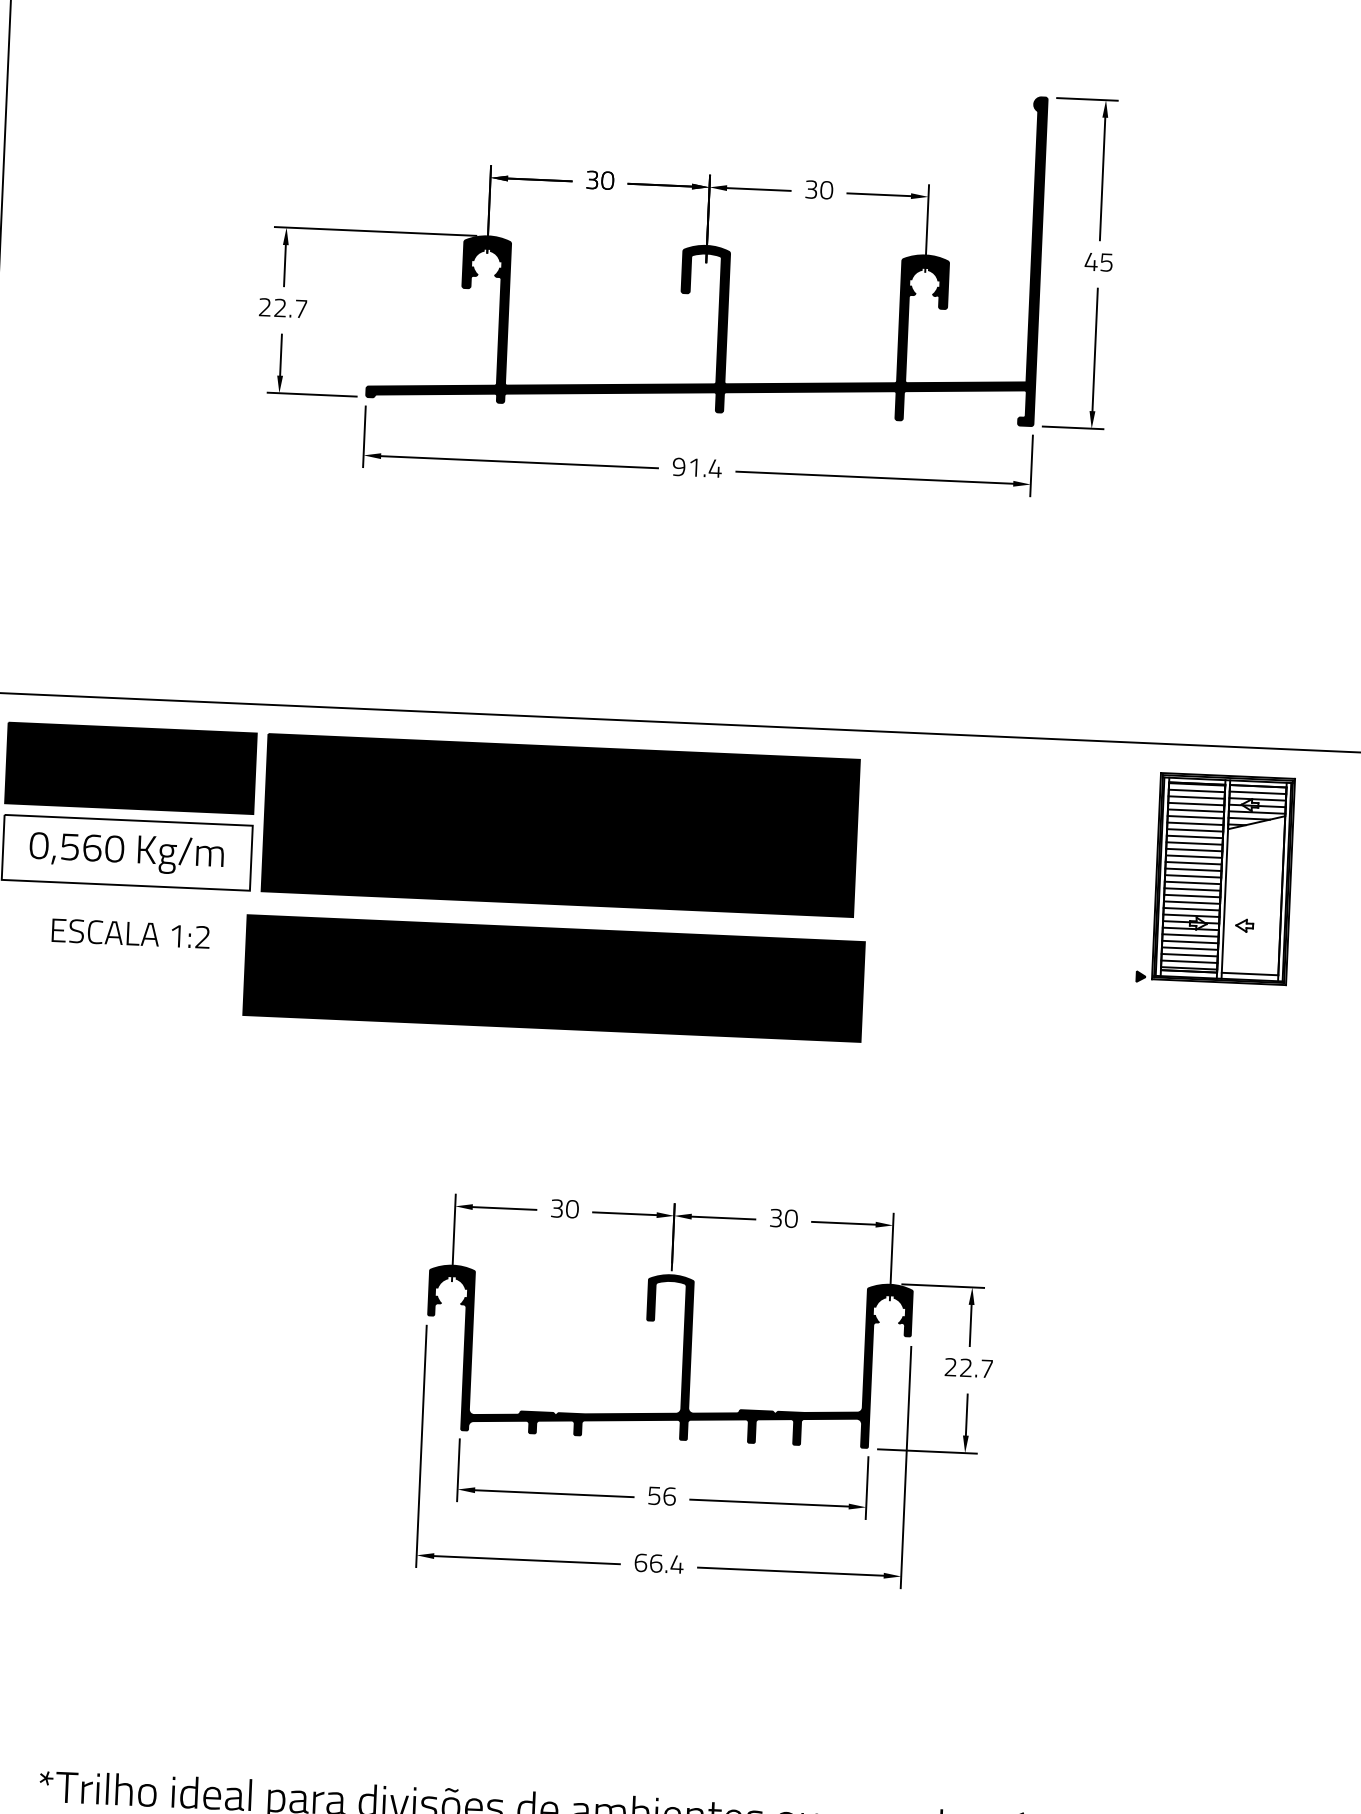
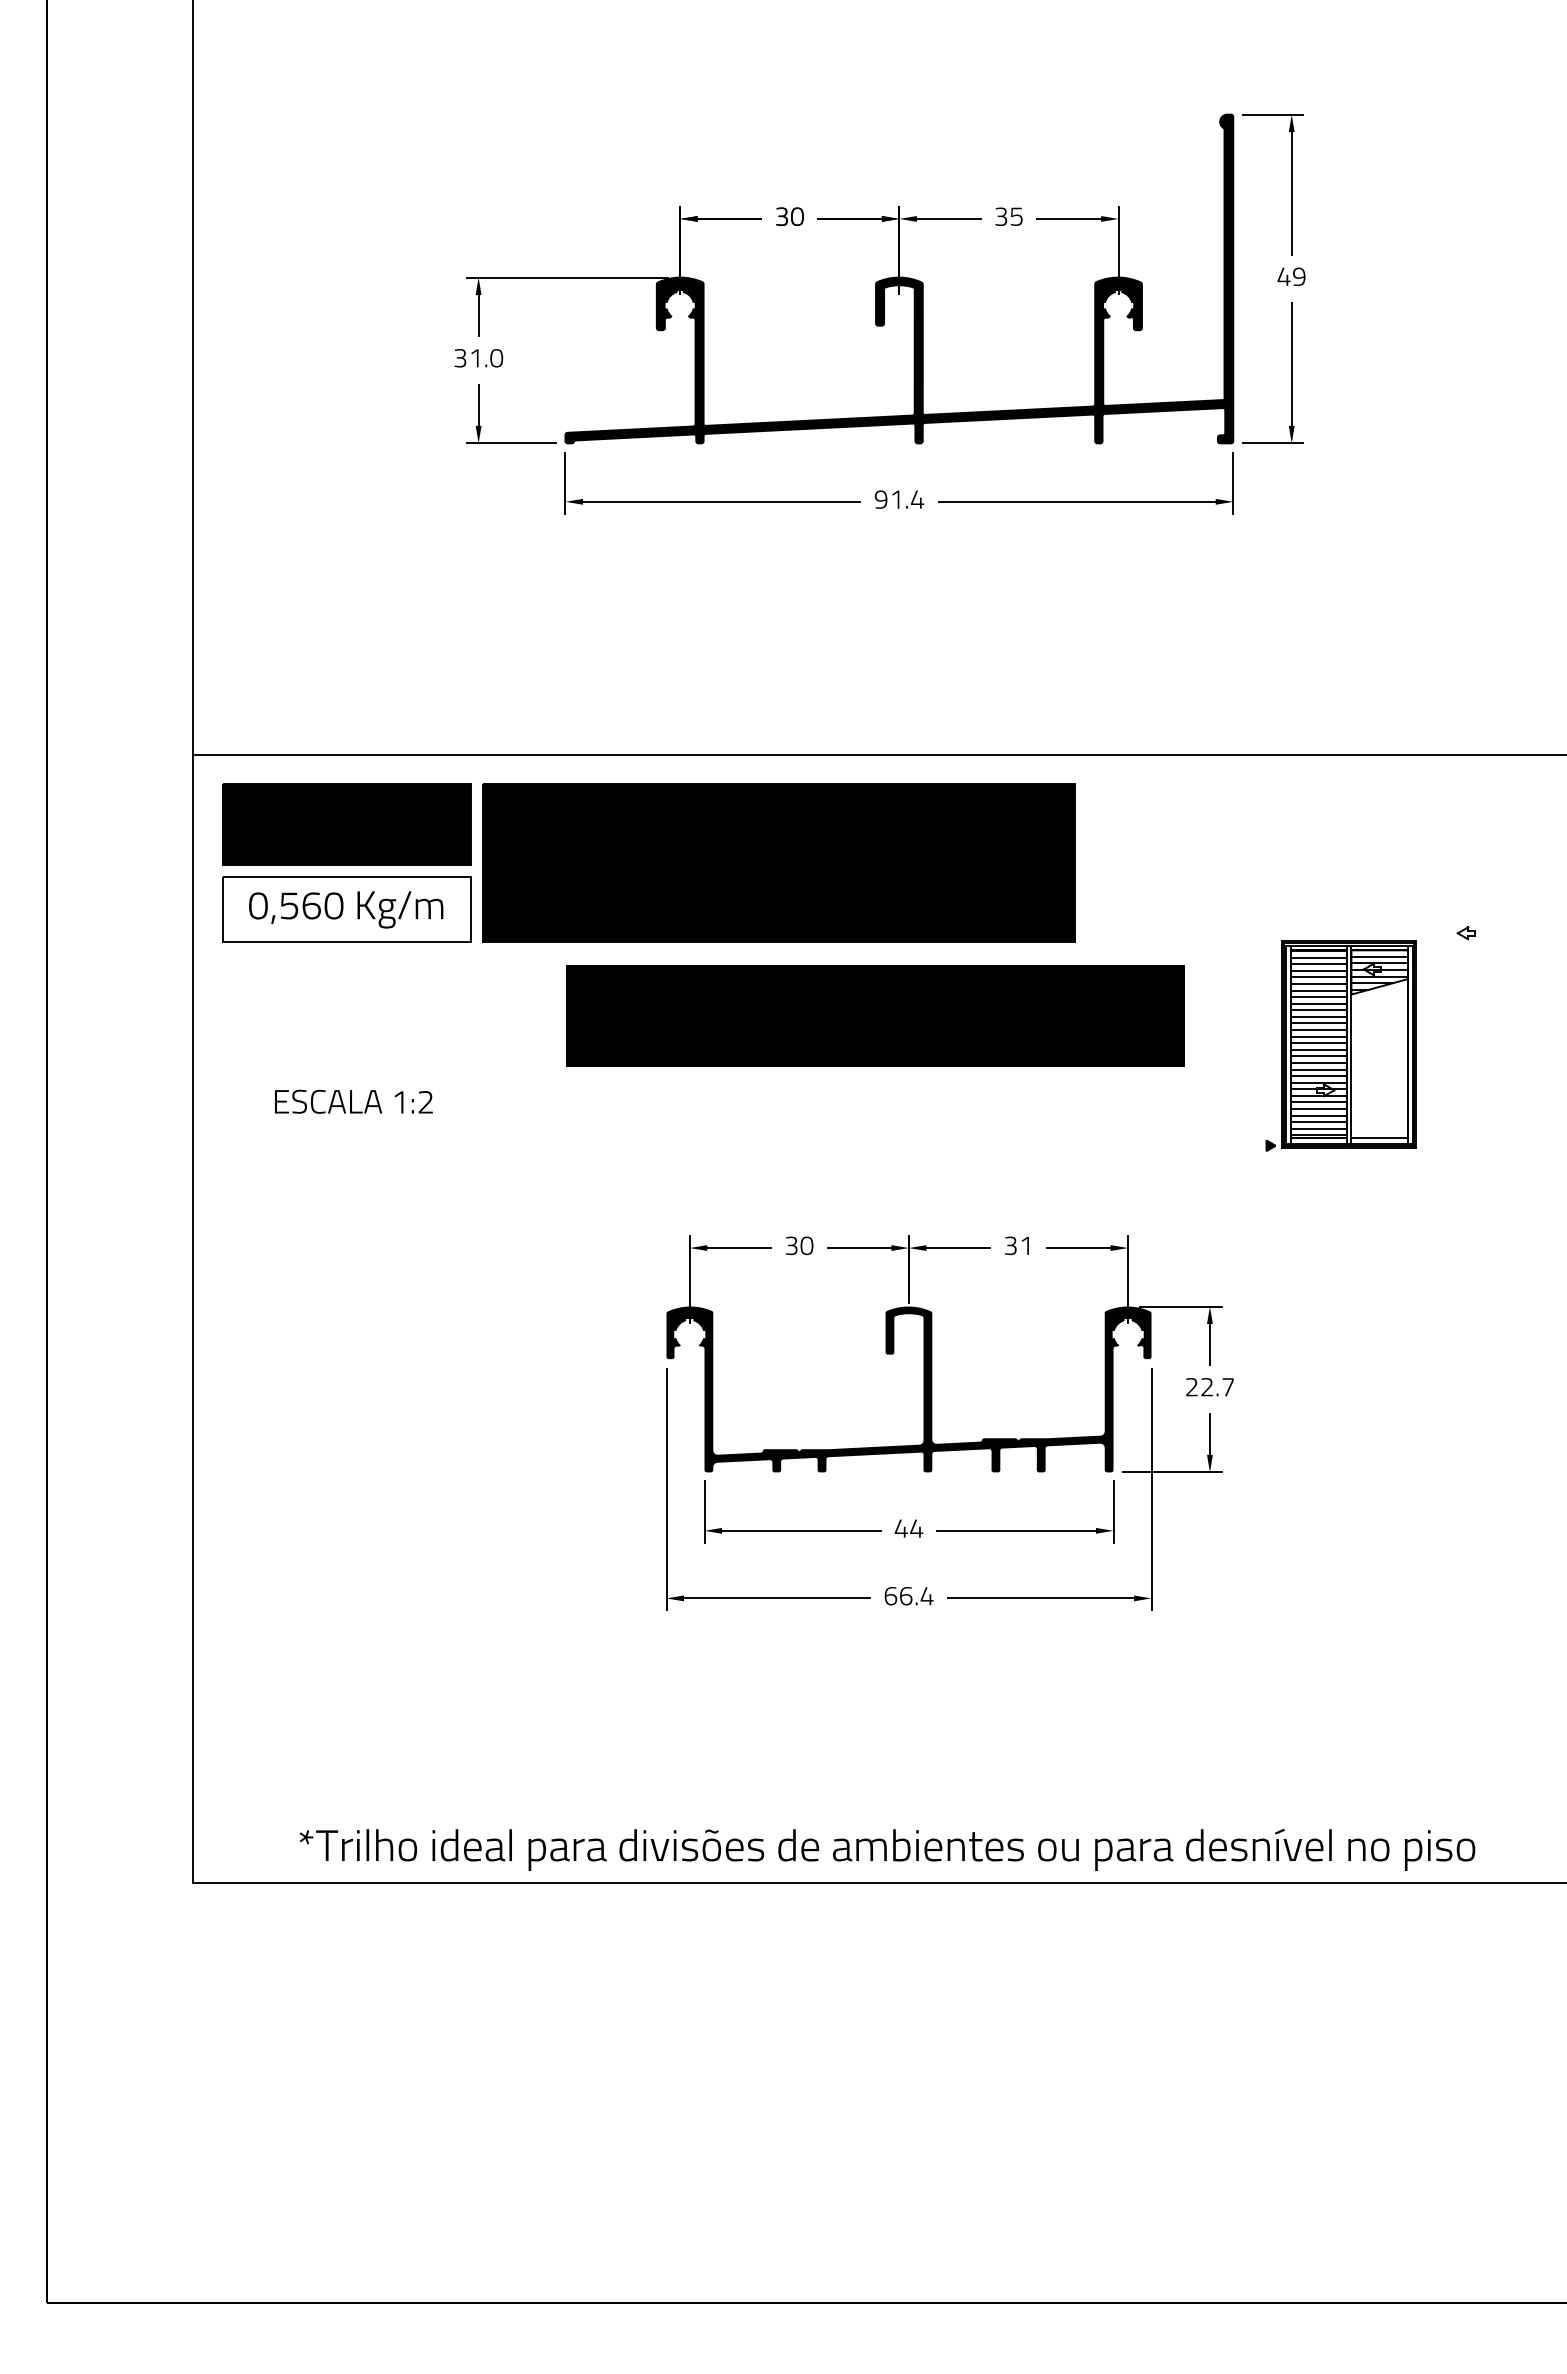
text: (826, 190) -> (1016, 216), 30 -> 35
text: (1106, 262) -> (1299, 276), 45 -> 49
text: (283, 308) -> (479, 358), 22.7 -> 31.0
part: (1214, 879) -> (1340, 1045), moved
text: (130, 933) -> (353, 1101), moved
text: (554, 977) -> (875, 1015), moved
text: (790, 1218) -> (1025, 1245), 30 -> 31
text: (661, 1496) -> (908, 1528), 56 -> 44

